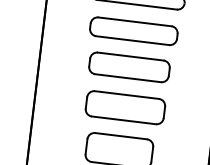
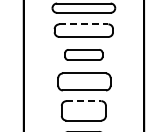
line: (134, 22) -> (83, 24), solid -> dashed
part: (129, 66) -> (83, 54), size x0.7
line: (122, 136) -> (84, 101), solid -> dashed

